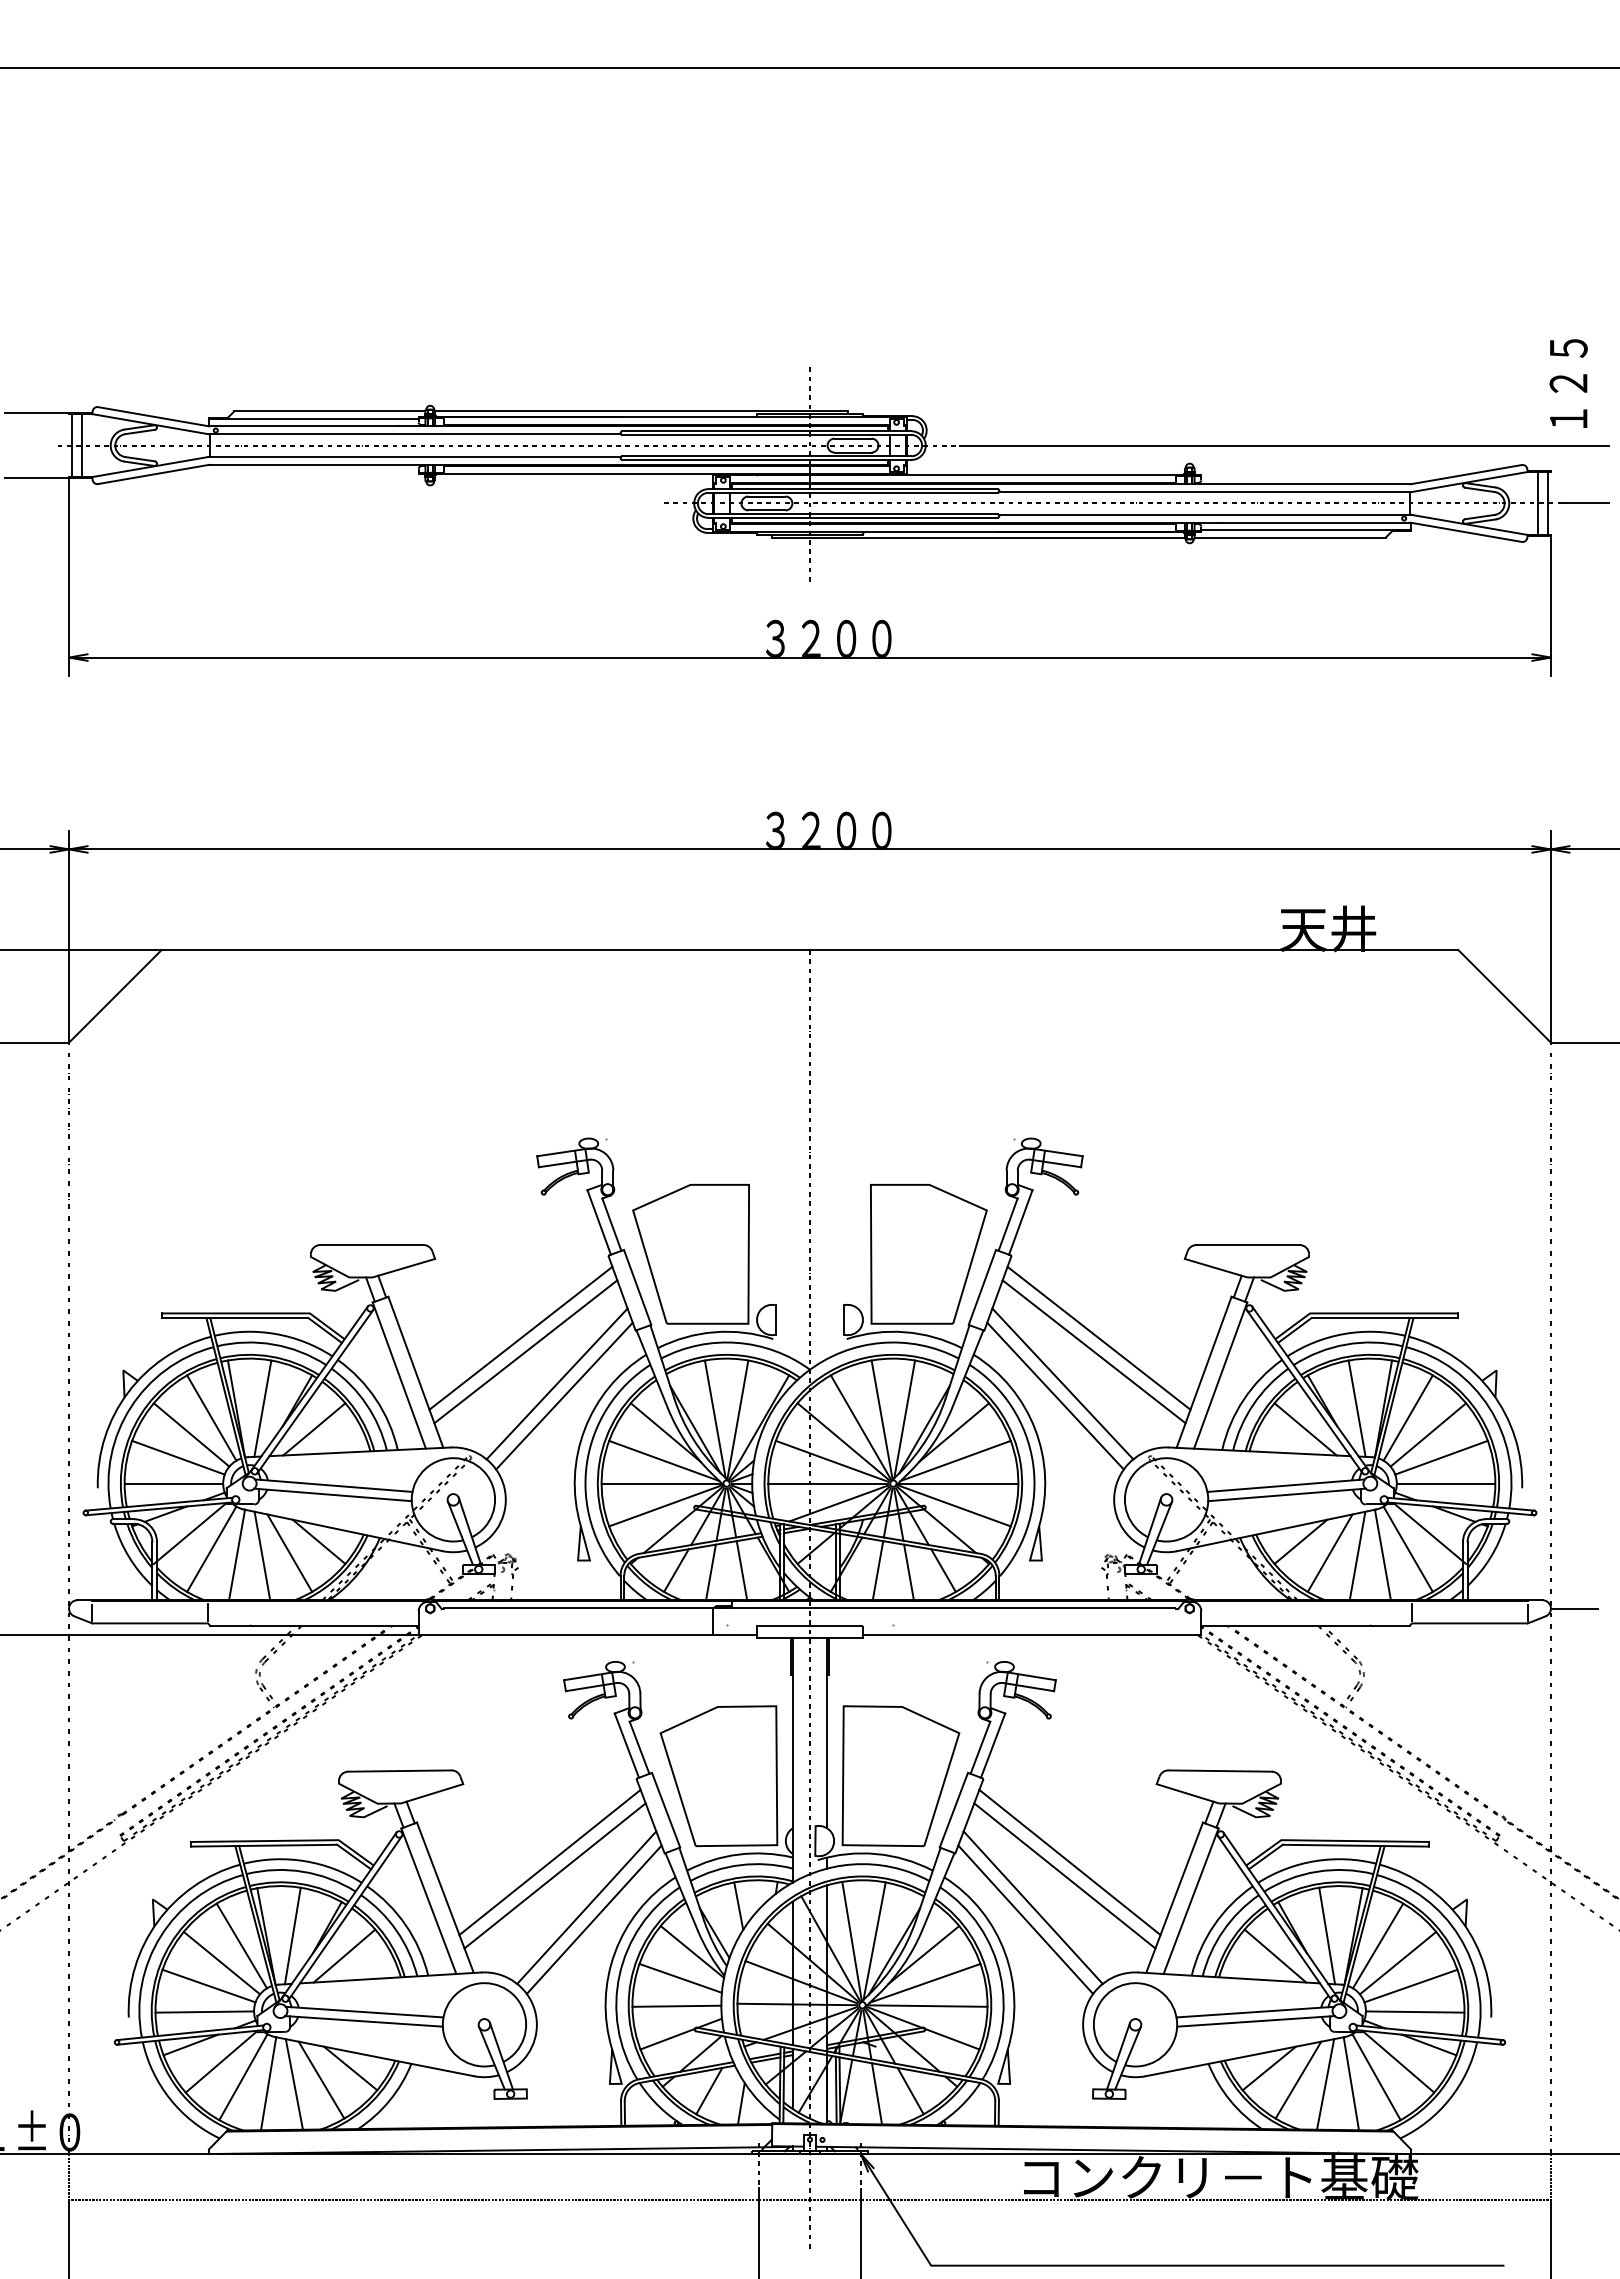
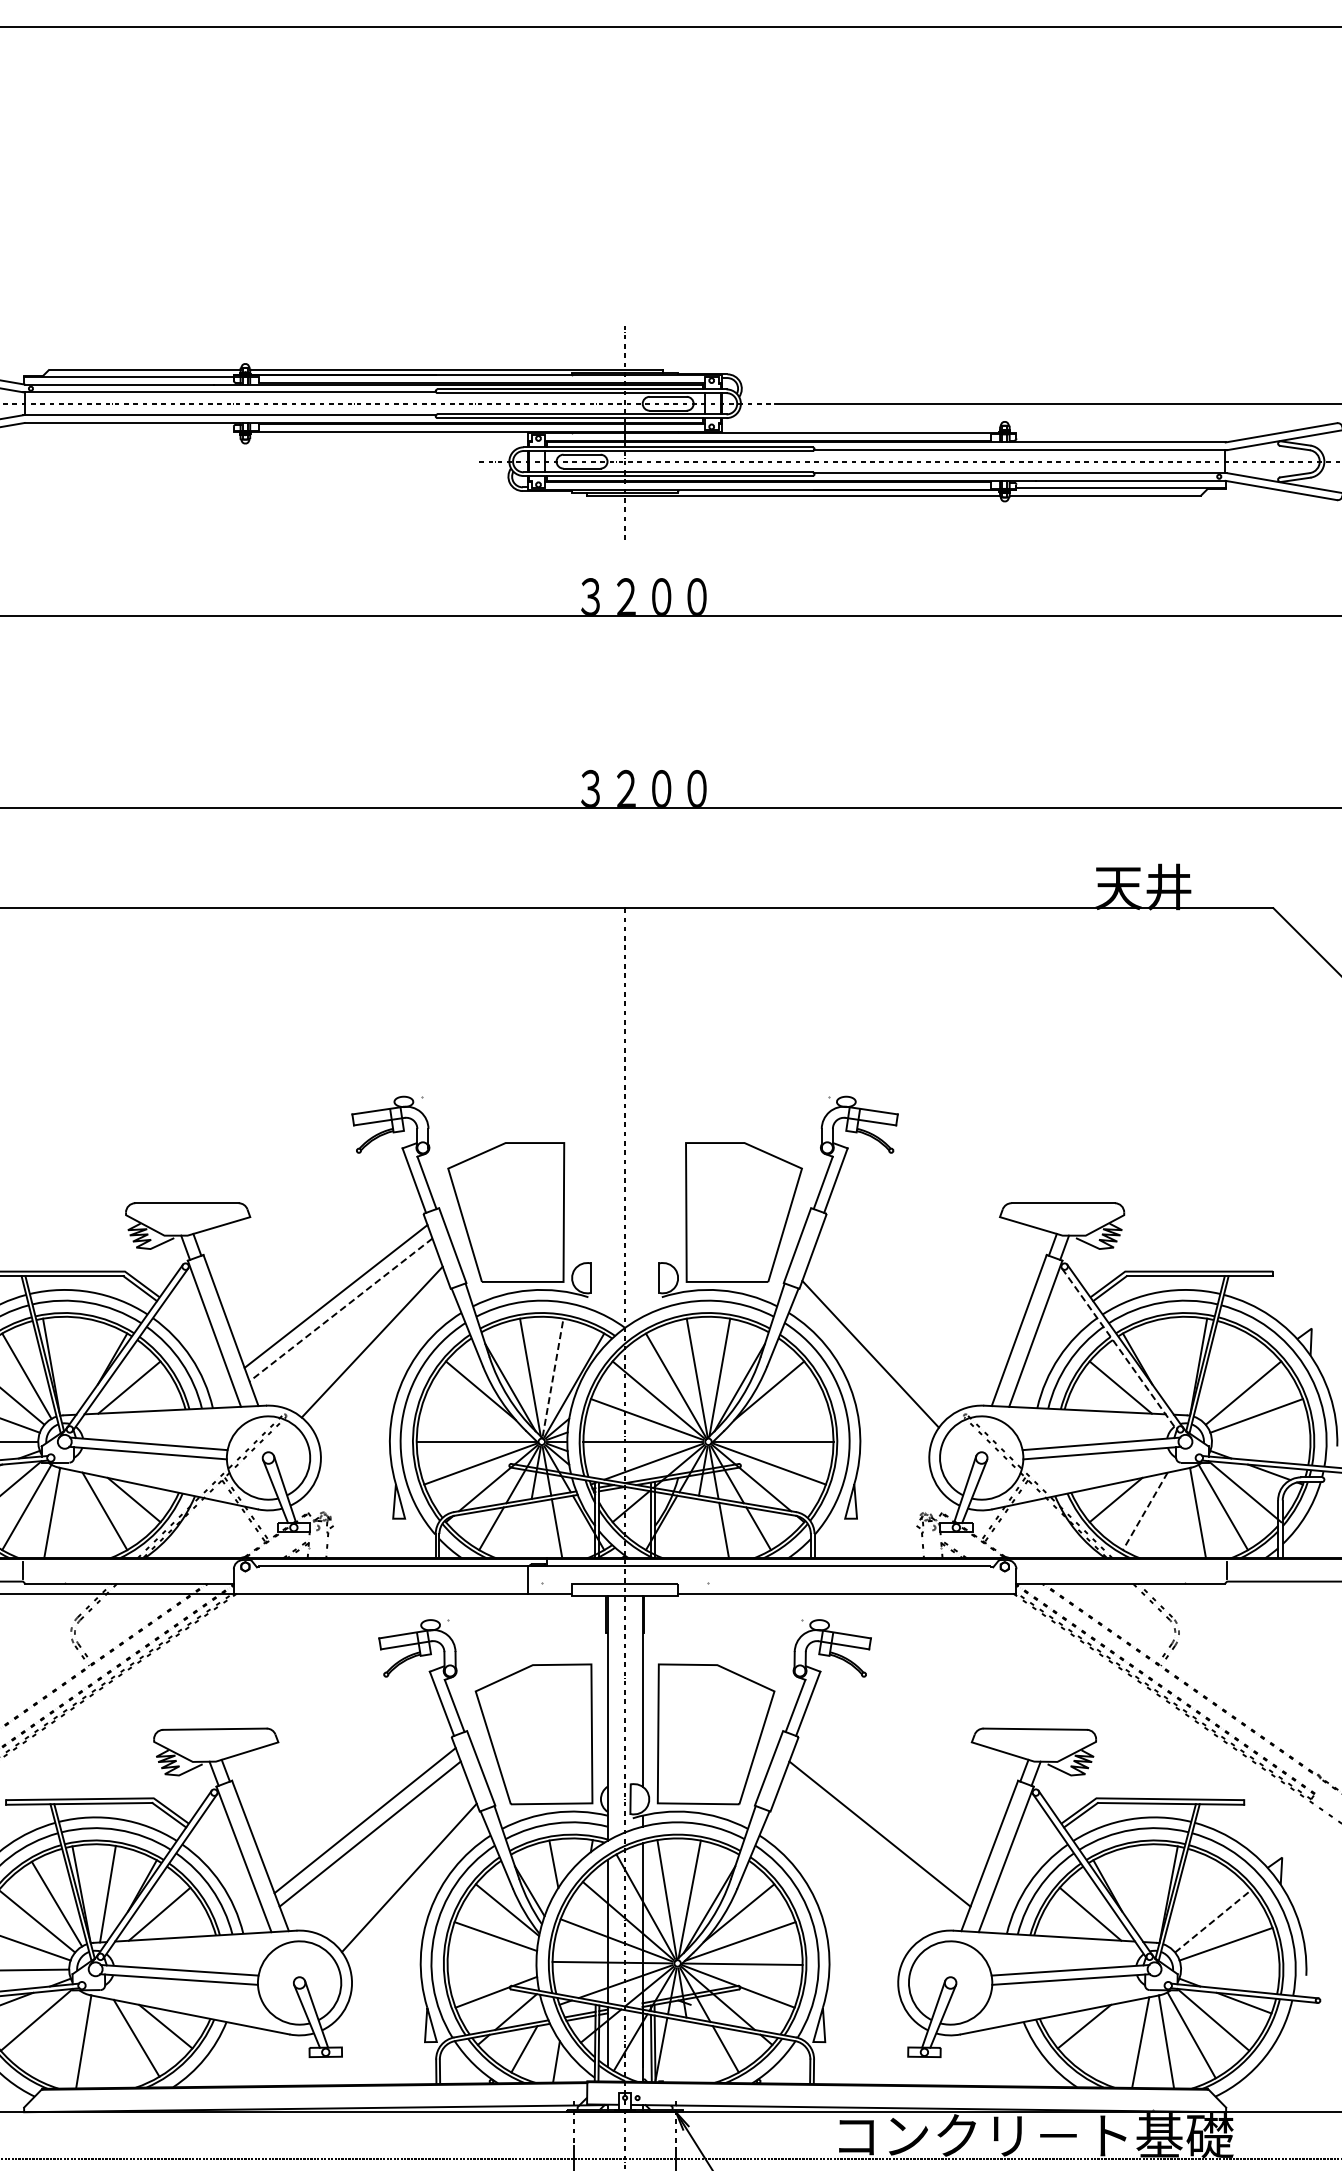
line: (1098, 1337) -> (913, 1295), removed
line: (1093, 1351) -> (908, 1309), removed
line: (525, 1352) -> (340, 1310), solid -> dashed
line: (1062, 1383) -> (877, 1341), removed
line: (1304, 1391) -> (1119, 1349), solid -> dashed
line: (564, 1395) -> (379, 1353), removed
line: (262, 1408) -> (77, 1366), removed
line: (1356, 1408) -> (1171, 1366), removed
line: (1407, 1417) -> (1222, 1375), removed
line: (737, 1419) -> (552, 1377), solid -> dashed
line: (664, 1460) -> (479, 1418), removed
line: (955, 1460) -> (770, 1418), removed
line: (1445, 1483) -> (1260, 1441), removed
line: (1330, 1553) -> (1145, 1511), solid -> dashed
line: (262, 1555) -> (77, 1513), removed
line: (1357, 1555) -> (1172, 1513), removed
line: (877, 1570) -> (692, 1528), removed
line: (710, 1572) -> (525, 1530), removed
line: (1069, 1862) -> (884, 1820), removed
line: (586, 1907) -> (401, 1865), removed
line: (1032, 1907) -> (847, 1865), removed
line: (1025, 1919) -> (840, 1877), removed
line: (1327, 1935) -> (1142, 1893), removed
line: (1377, 1945) -> (1192, 1903), removed
line: (1398, 1962) -> (1213, 1920), solid -> dashed
line: (676, 2005) -> (491, 1963), removed
line: (1414, 2011) -> (1229, 1969), removed
line: (243, 2077) -> (58, 2035), removed
line: (1298, 2079) -> (1113, 2037), removed
line: (293, 2084) -> (108, 2042), removed
line: (877, 2093) -> (692, 2051), removed

